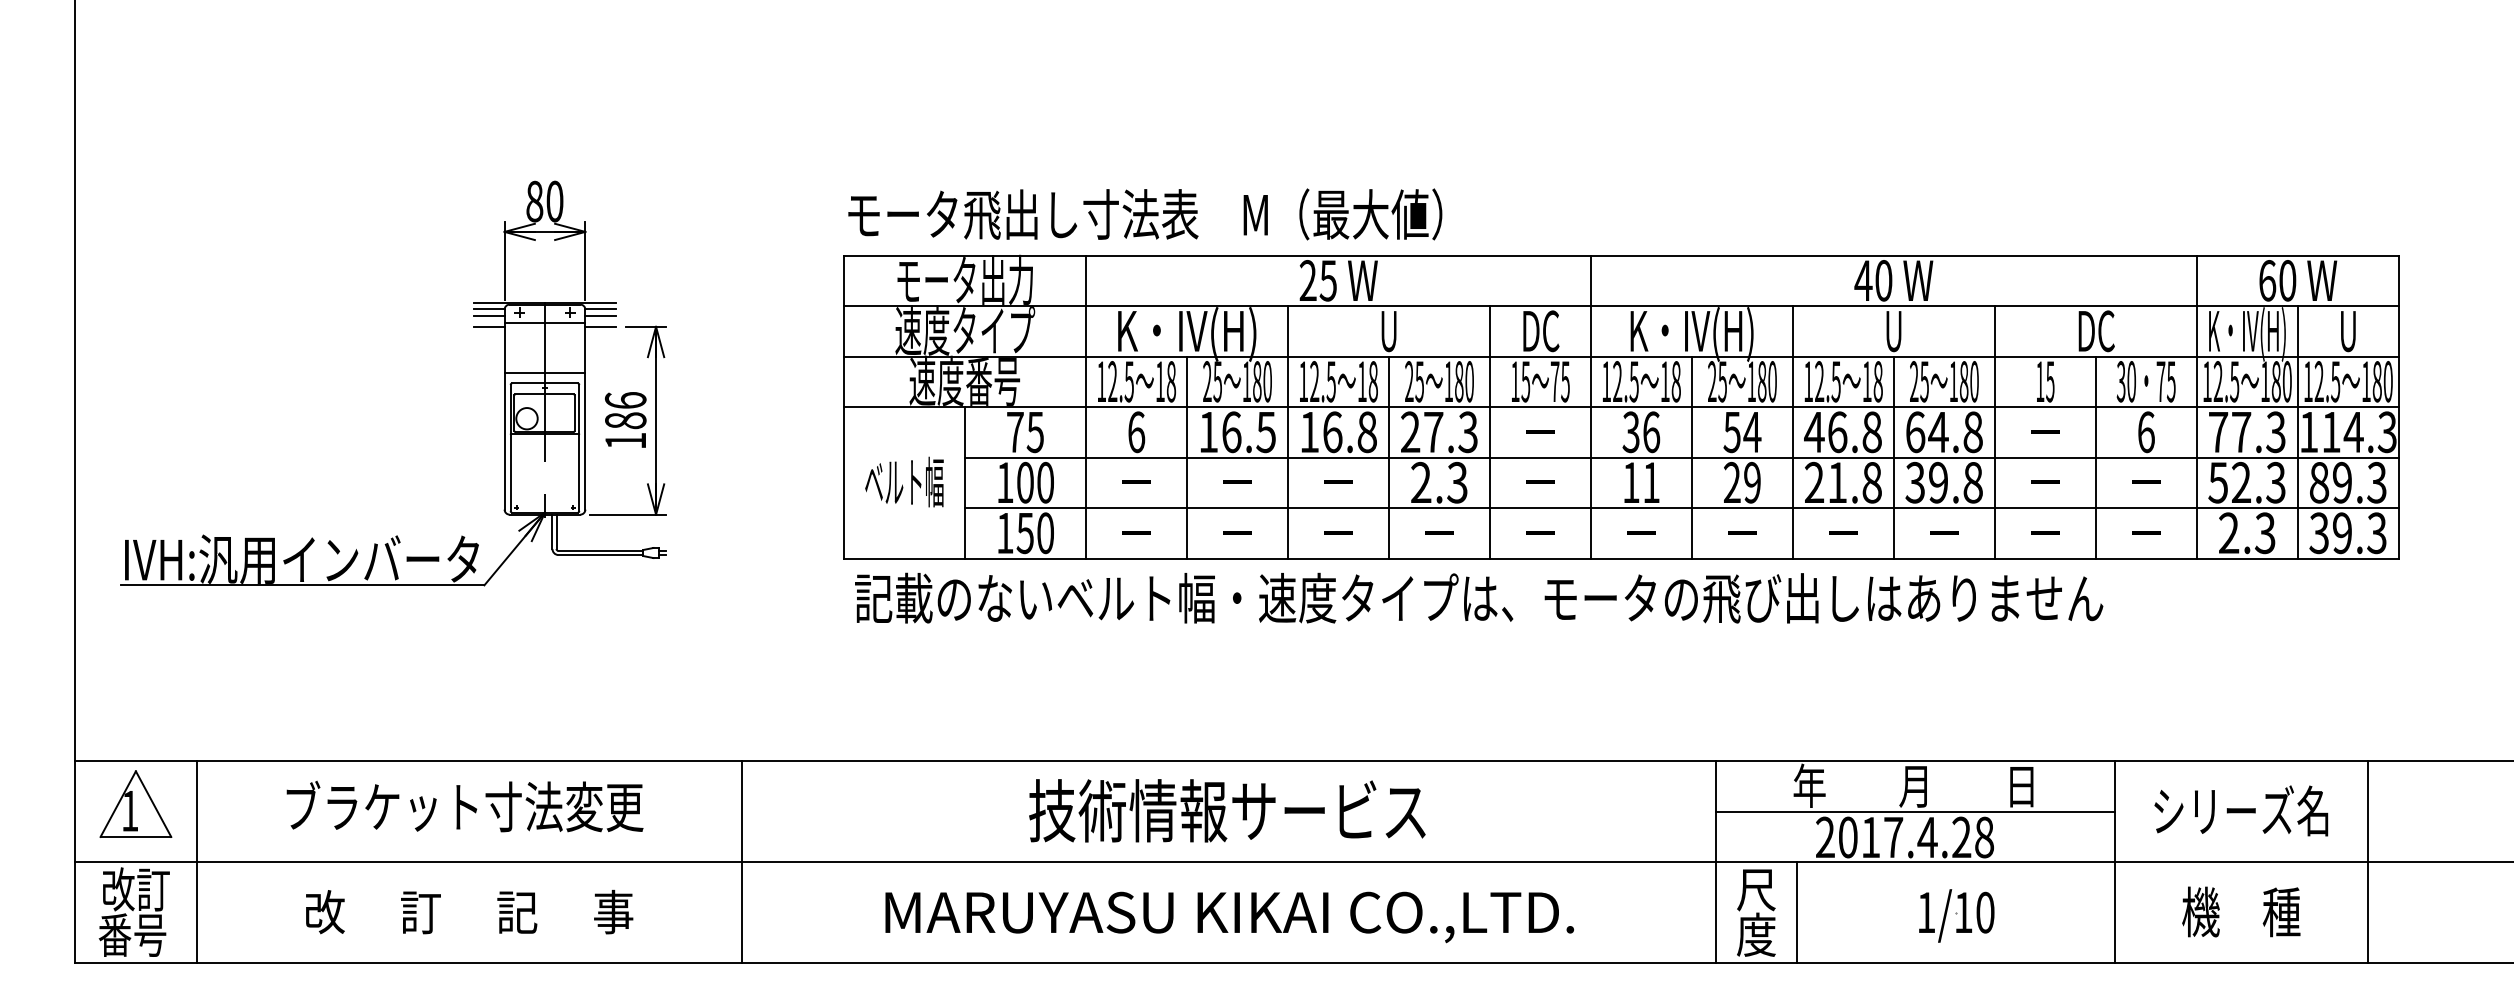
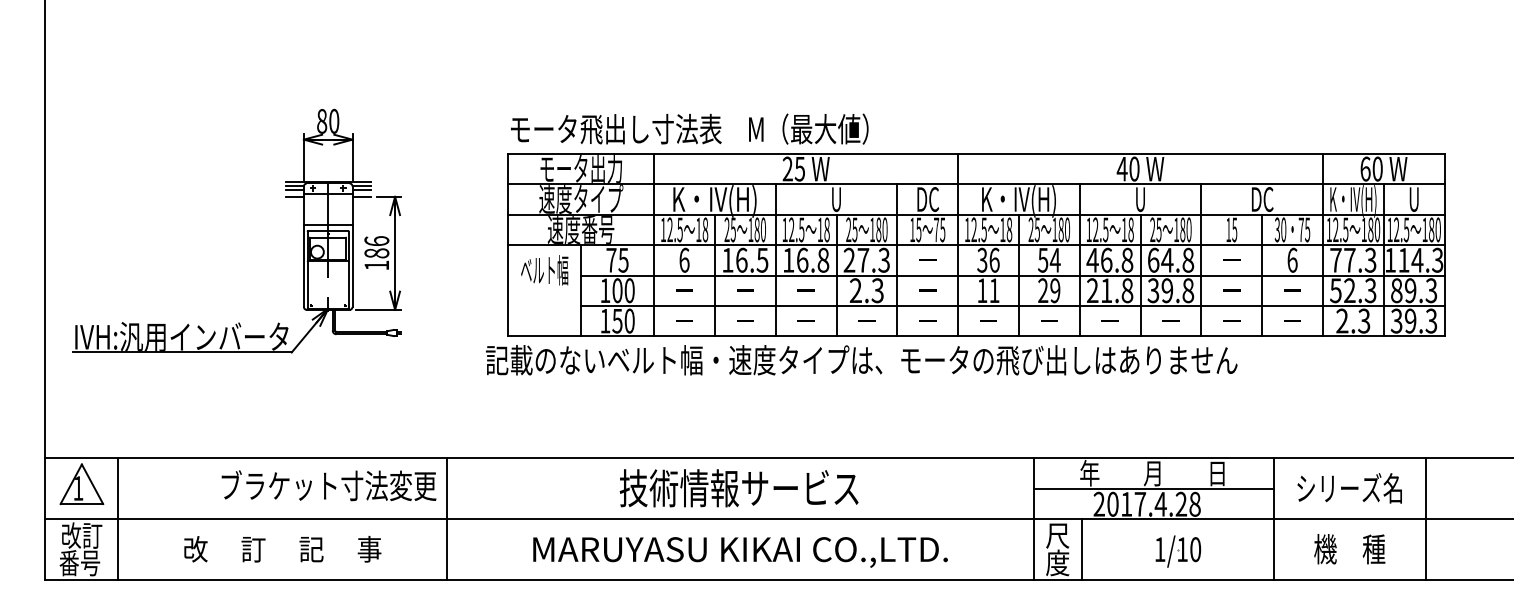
text: (904, 482) -> (544, 270), moved
text: (1478, 598) -> (861, 360), moved
text: (464, 806) -> (328, 485), moved

